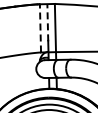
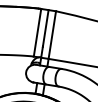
line: (47, 22) -> (45, 28), dashed -> solid
line: (40, 27) -> (37, 31), dashed -> solid

